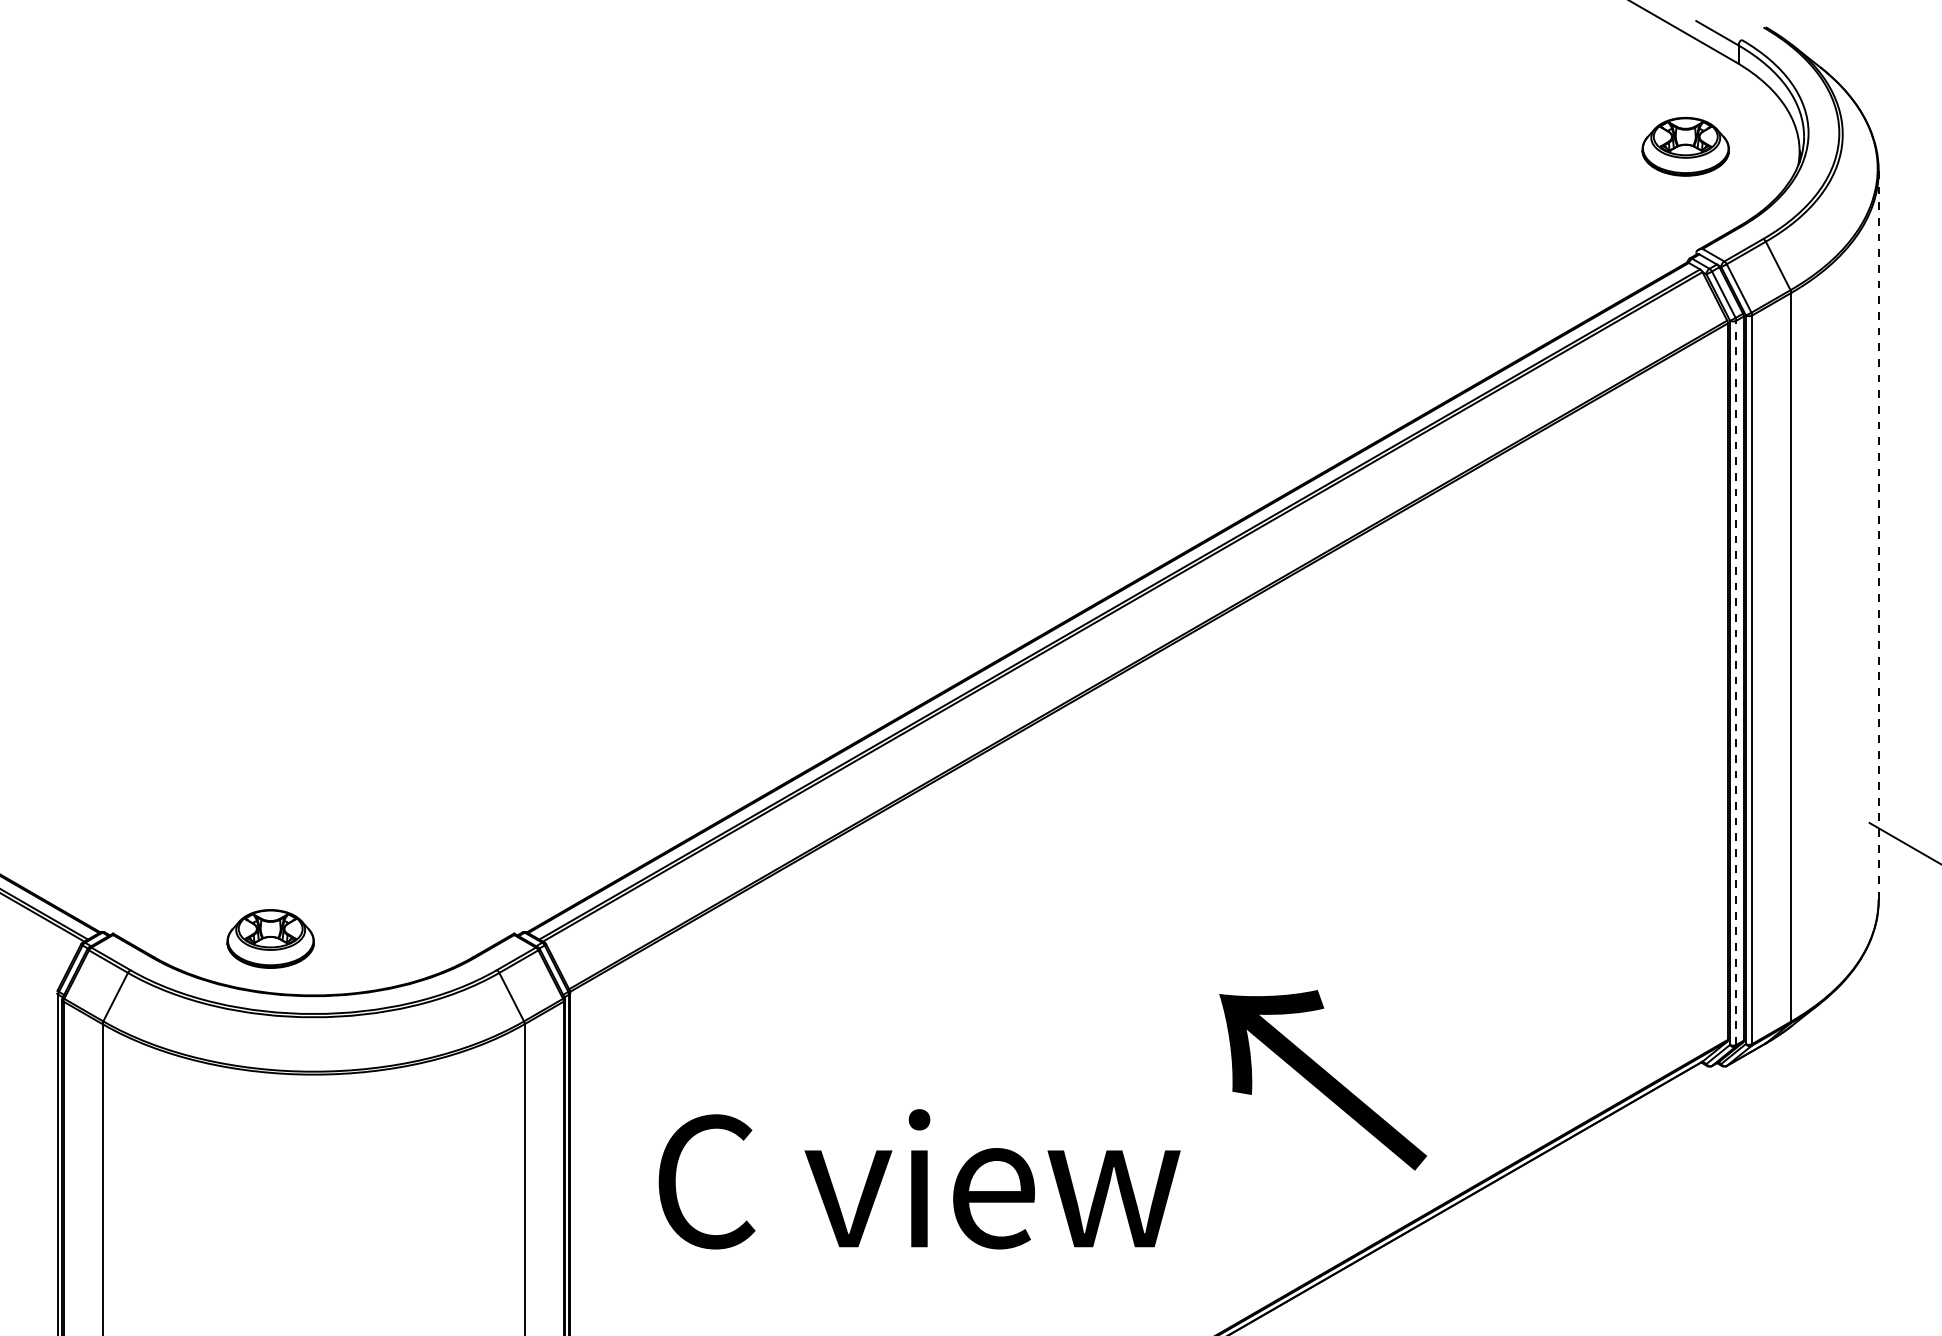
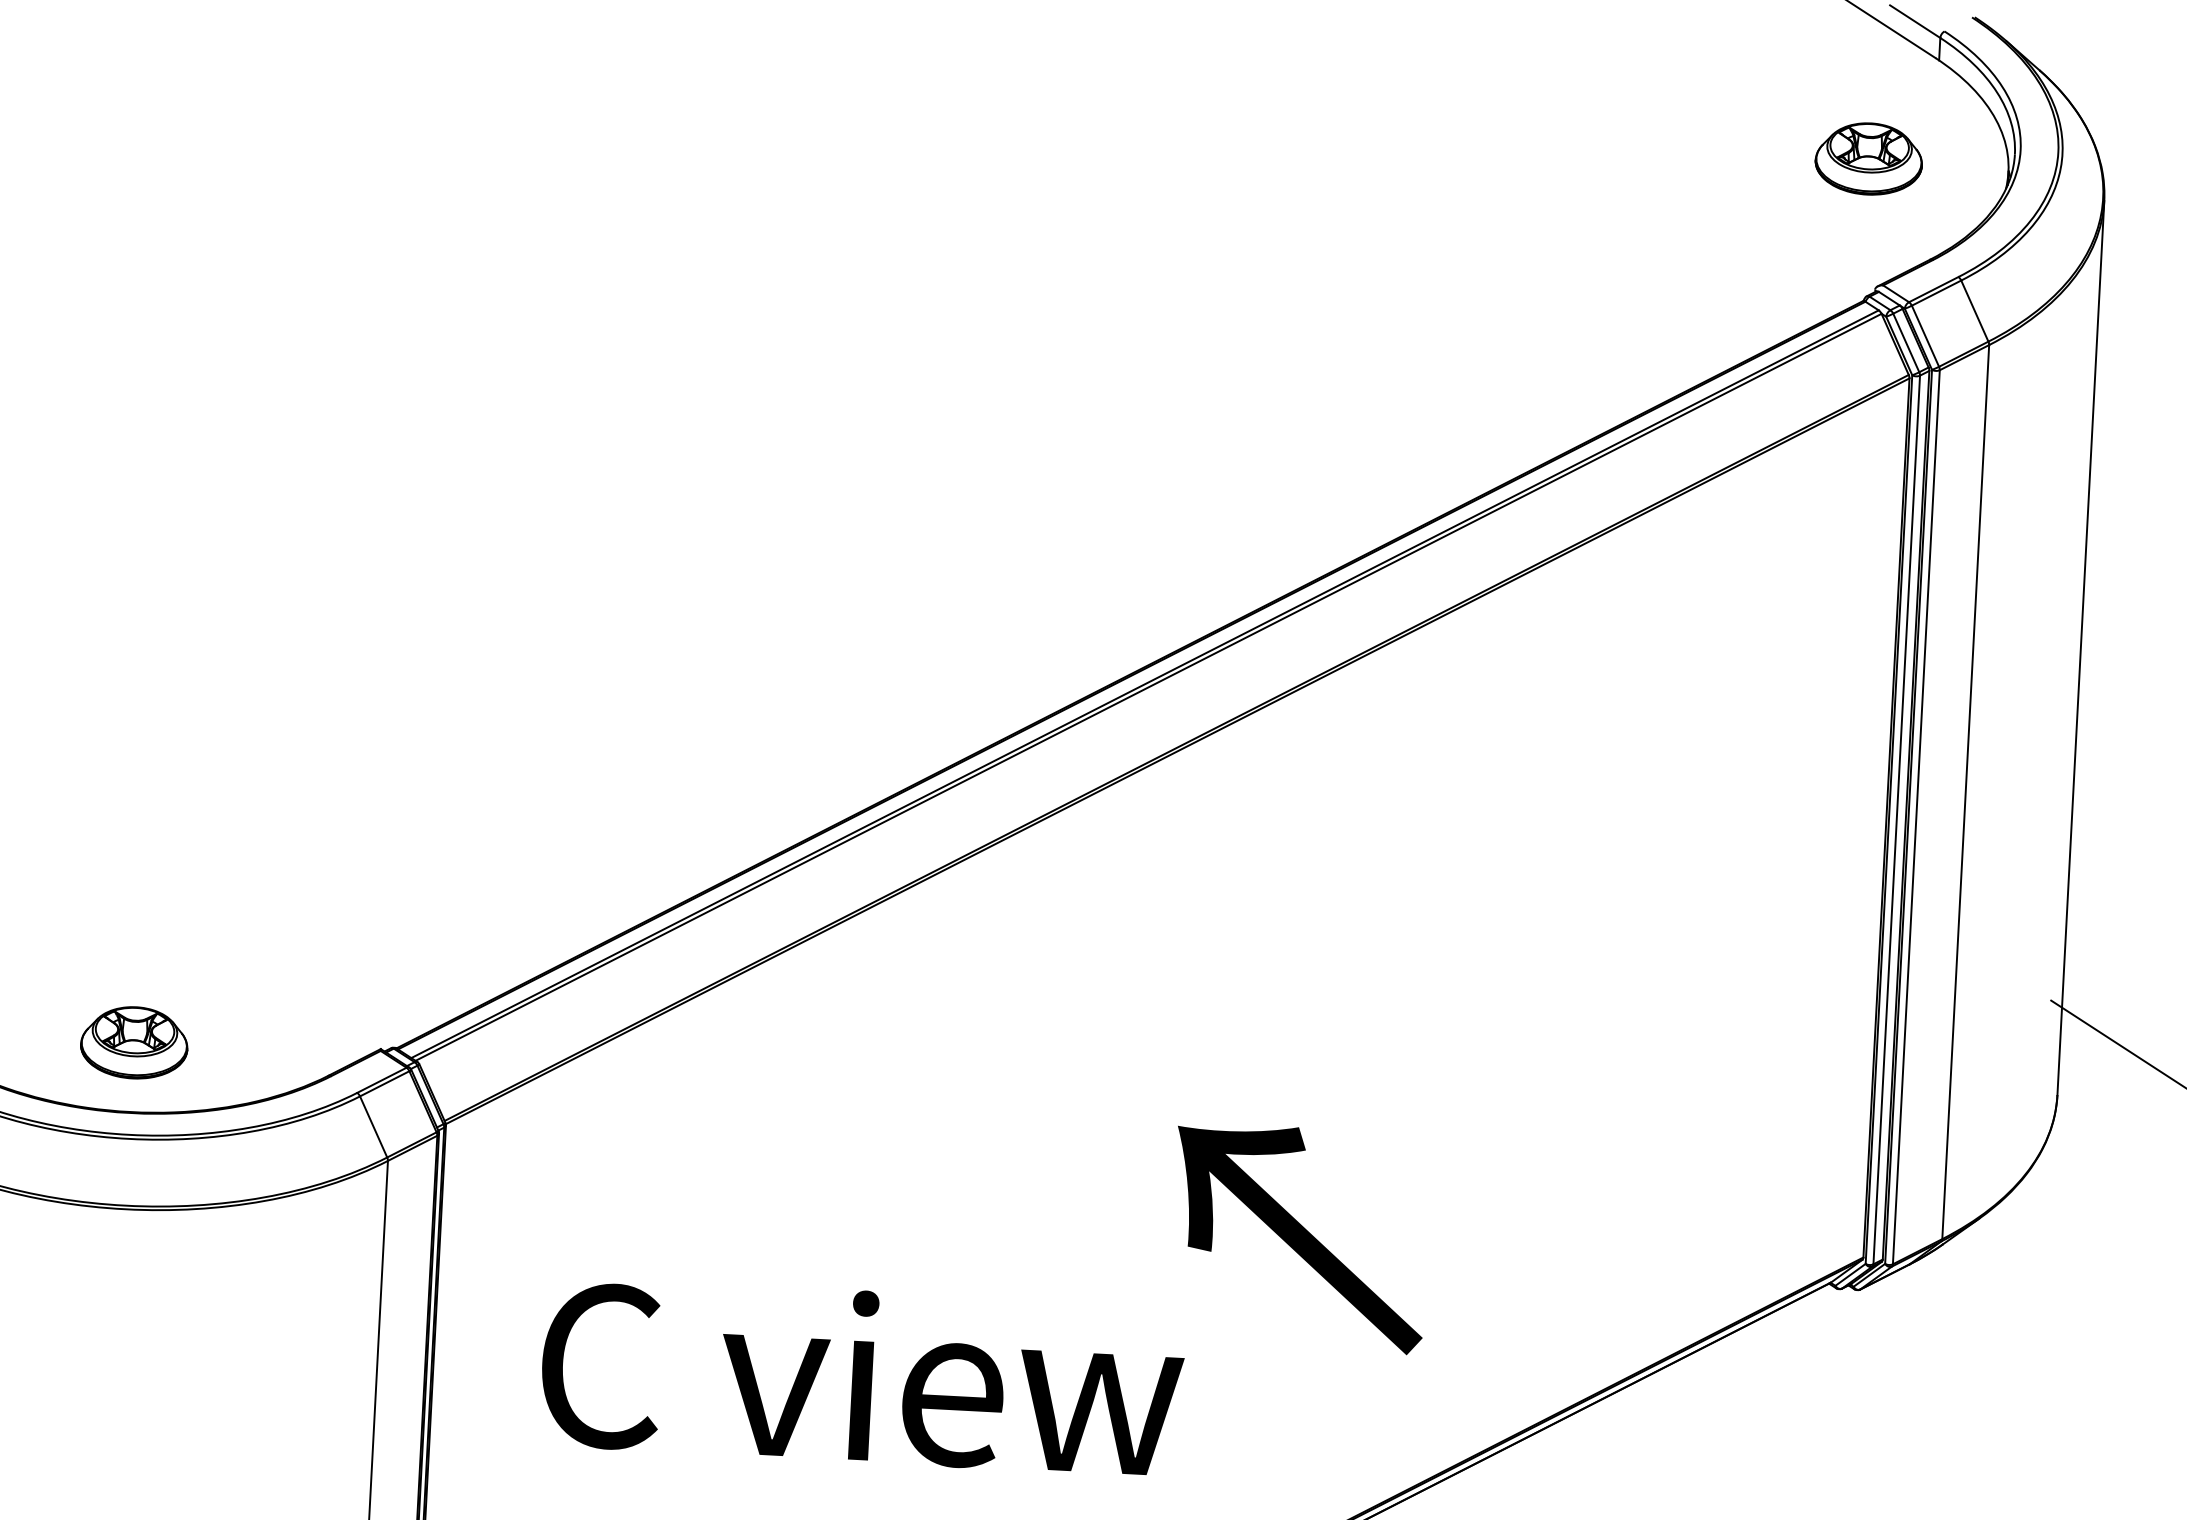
line: (1878, 534) -> (2080, 647), dashed -> solid
line: (1736, 682) -> (1896, 819), dashed -> solid
part: (270, 938) -> (134, 1042), moved
text: (1322, 1080) -> (1299, 1238), moved

